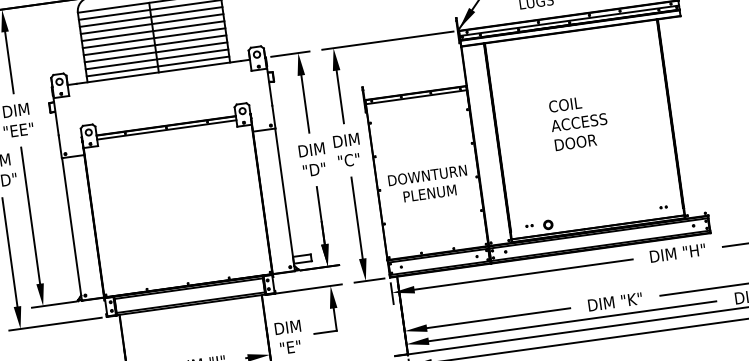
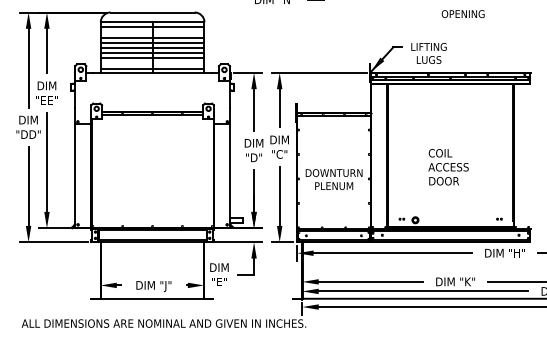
line: (150, 16) -> (152, 32), removed
line: (156, 59) -> (152, 63), removed
text: (579, 122) -> (448, 167), moved

